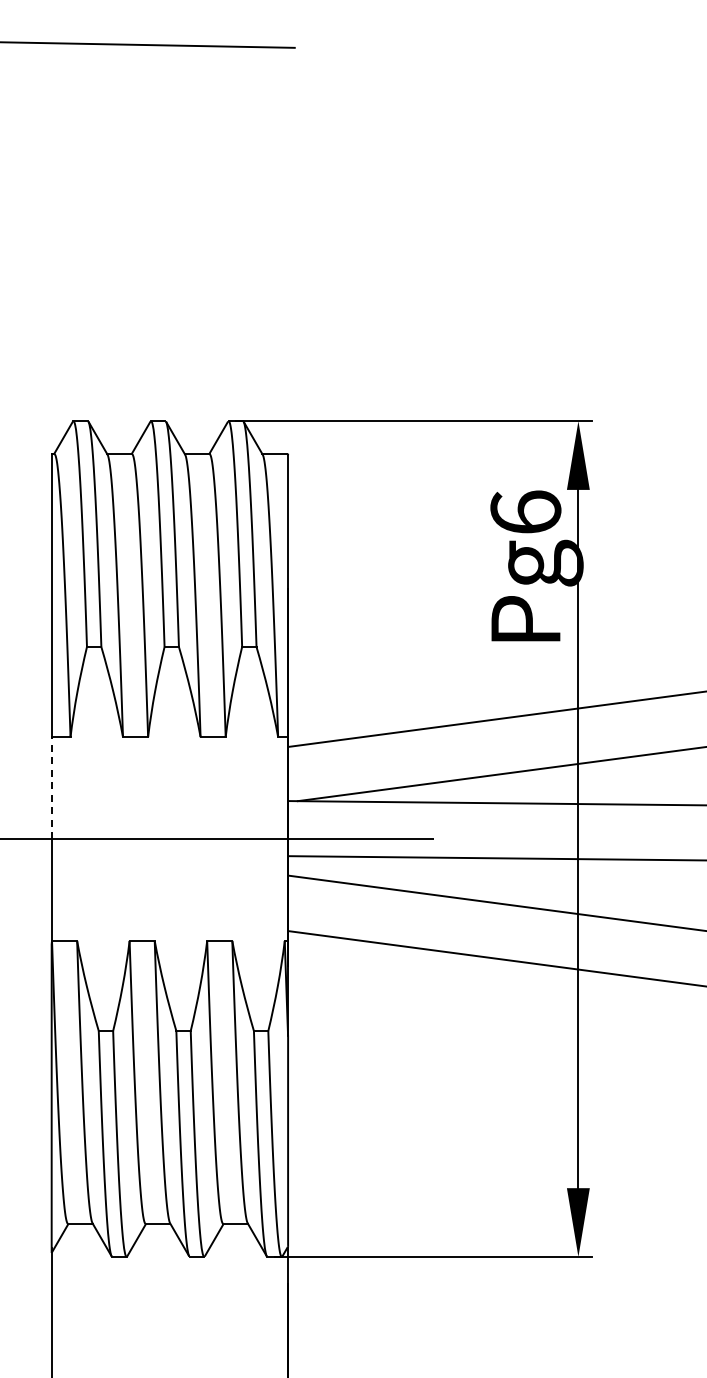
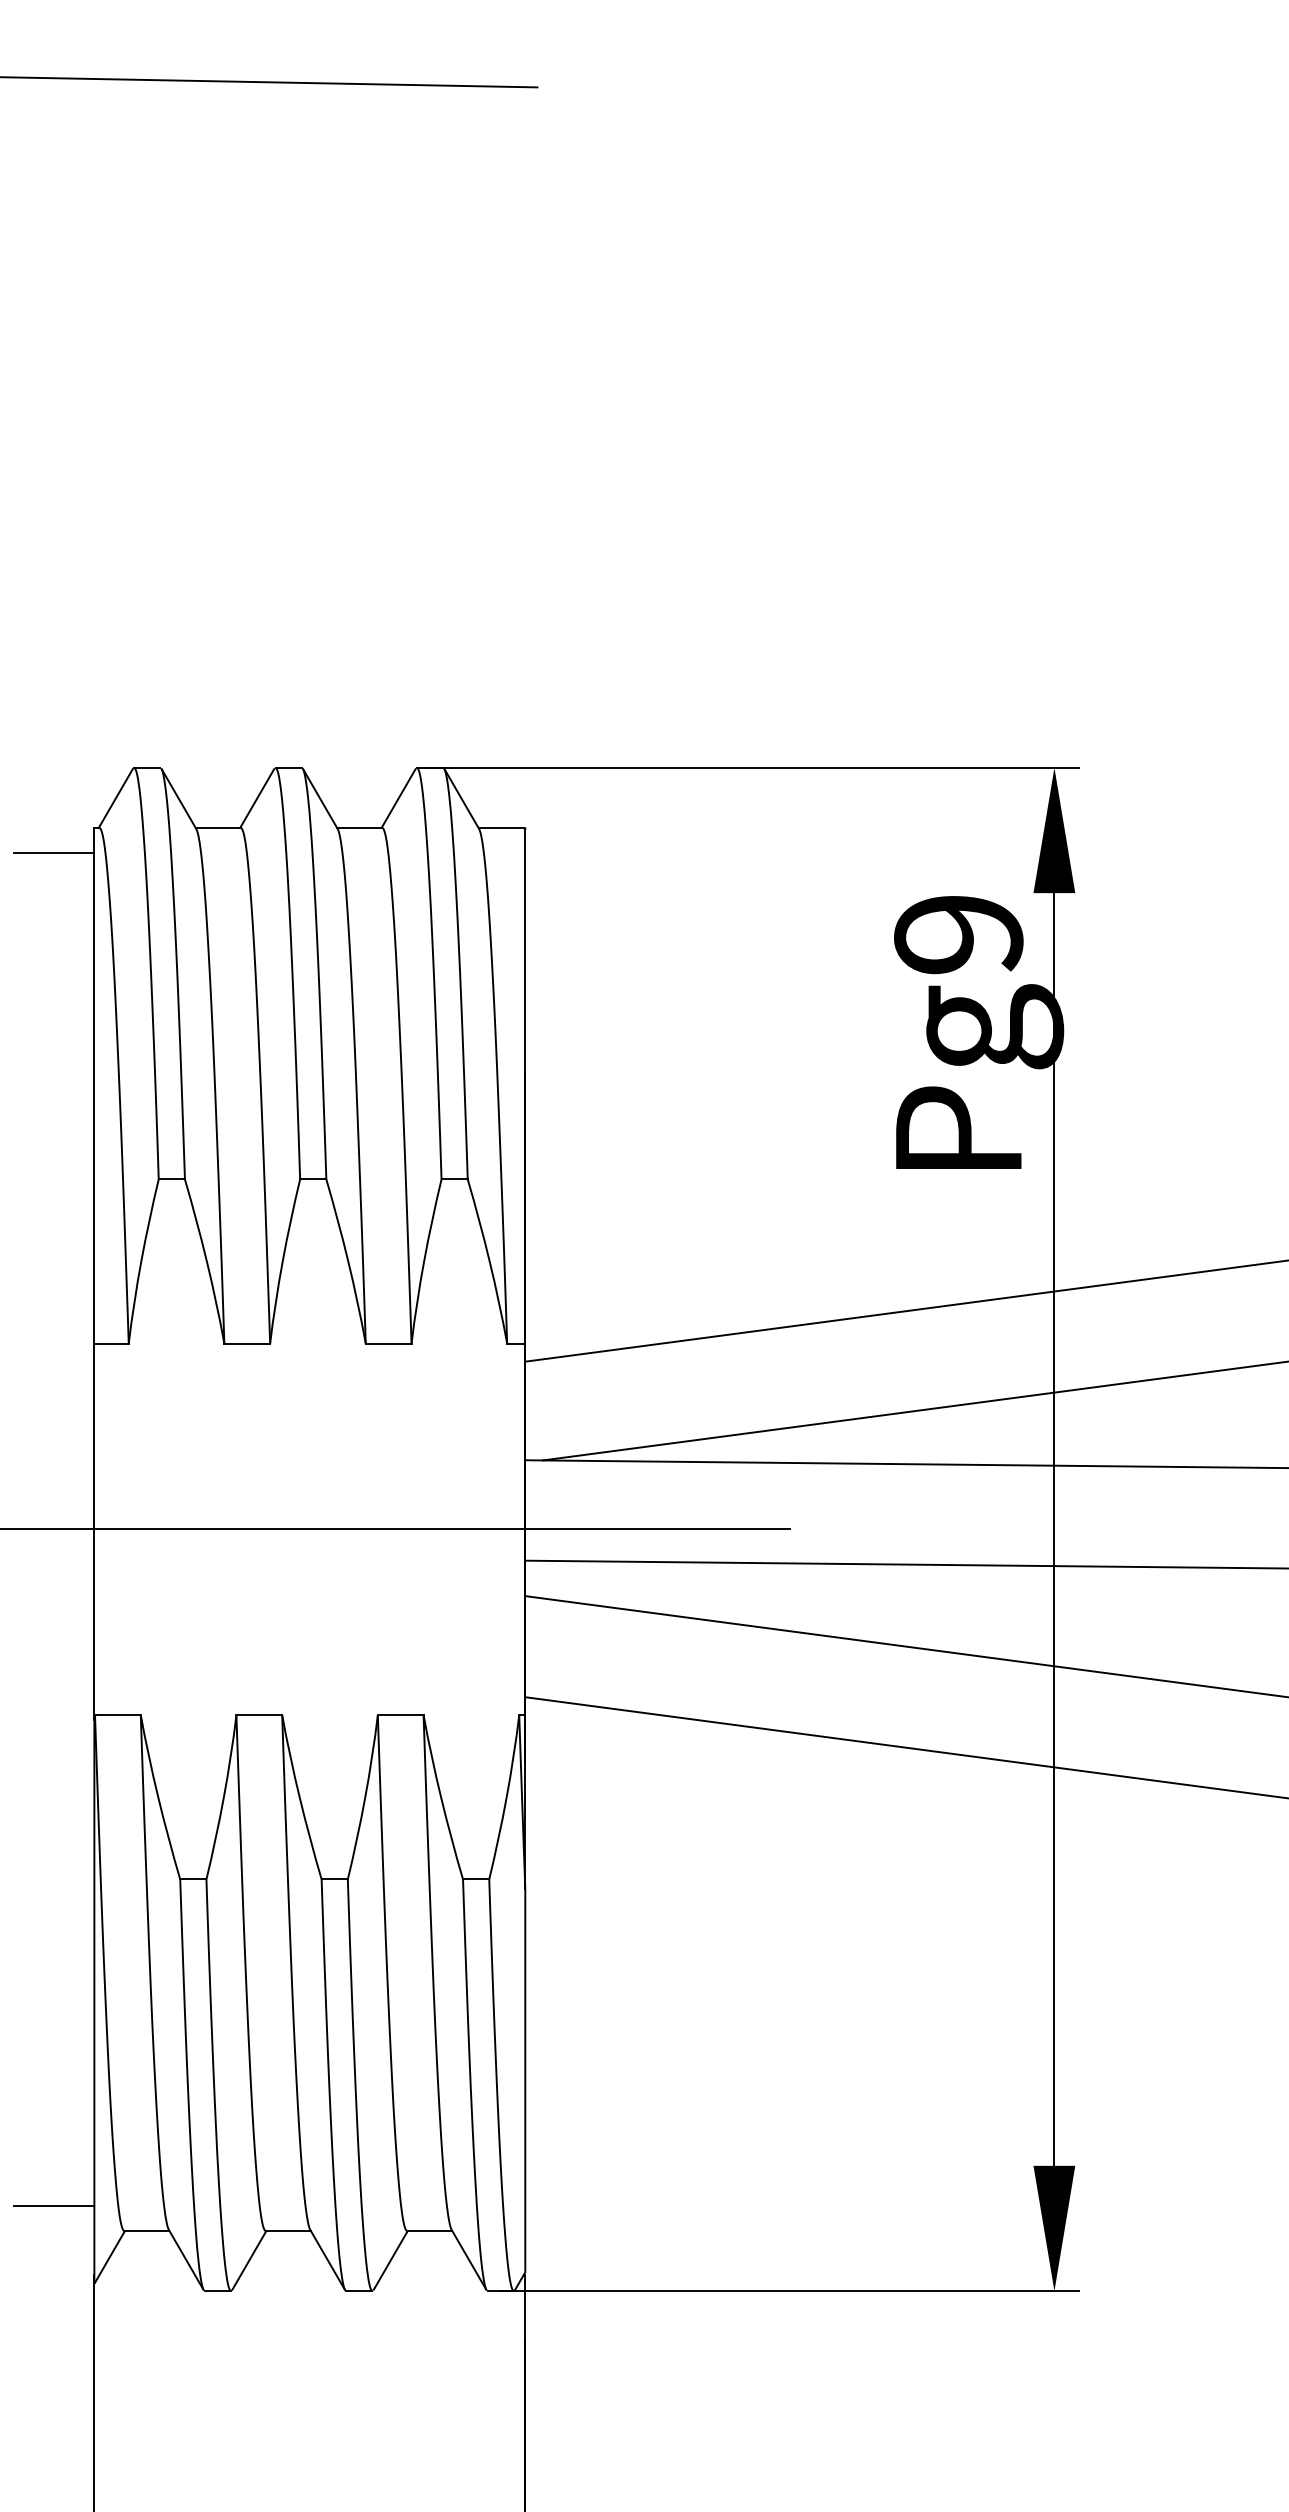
line: (29, 467) -> (53, 852), added
text: (525, 512) -> (958, 934), Pg6 -> Pg9
line: (51, 788) -> (94, 1437), dashed -> solid
line: (29, 1210) -> (53, 2206), added

